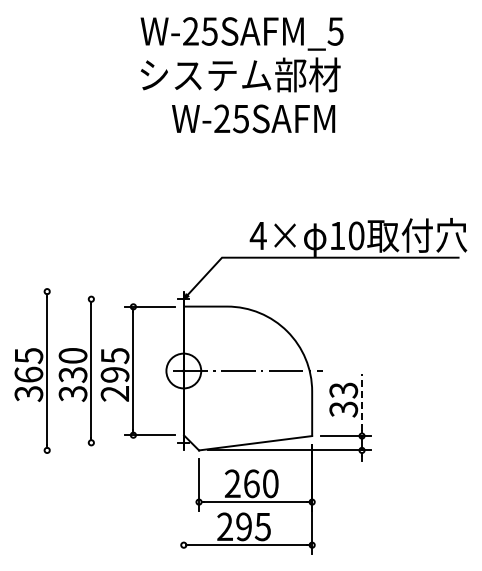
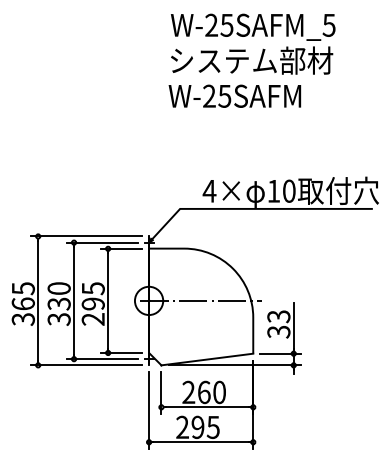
text: (241, 54) -> (252, 44), moved
text: (253, 118) -> (234, 95), moved
line: (106, 291) -> (86, 236), added
line: (125, 299) -> (101, 242), added
line: (362, 401) -> (294, 325), dashed -> solid
line: (125, 442) -> (101, 358), added
line: (106, 450) -> (86, 365), added
line: (183, 506) -> (148, 410), added

